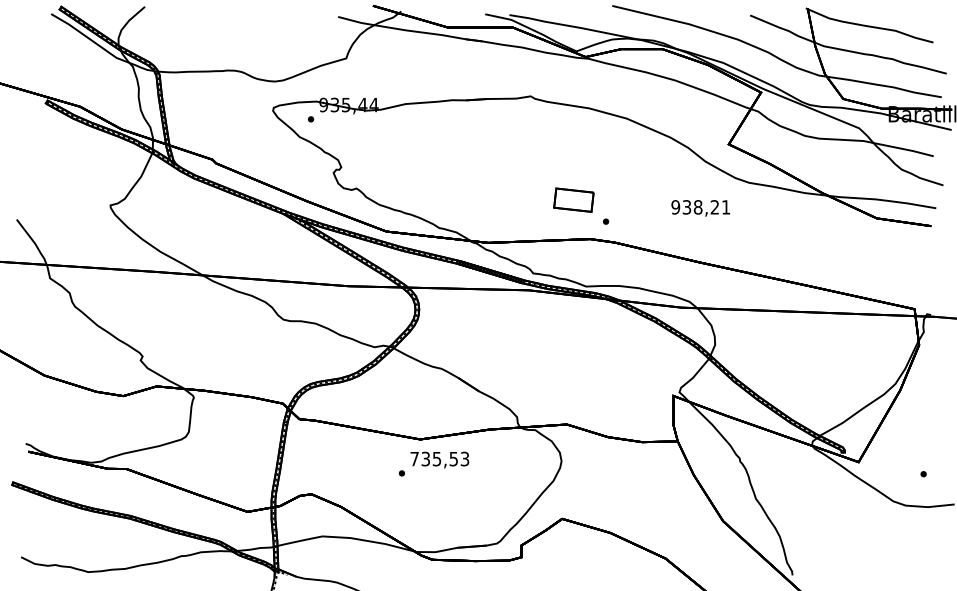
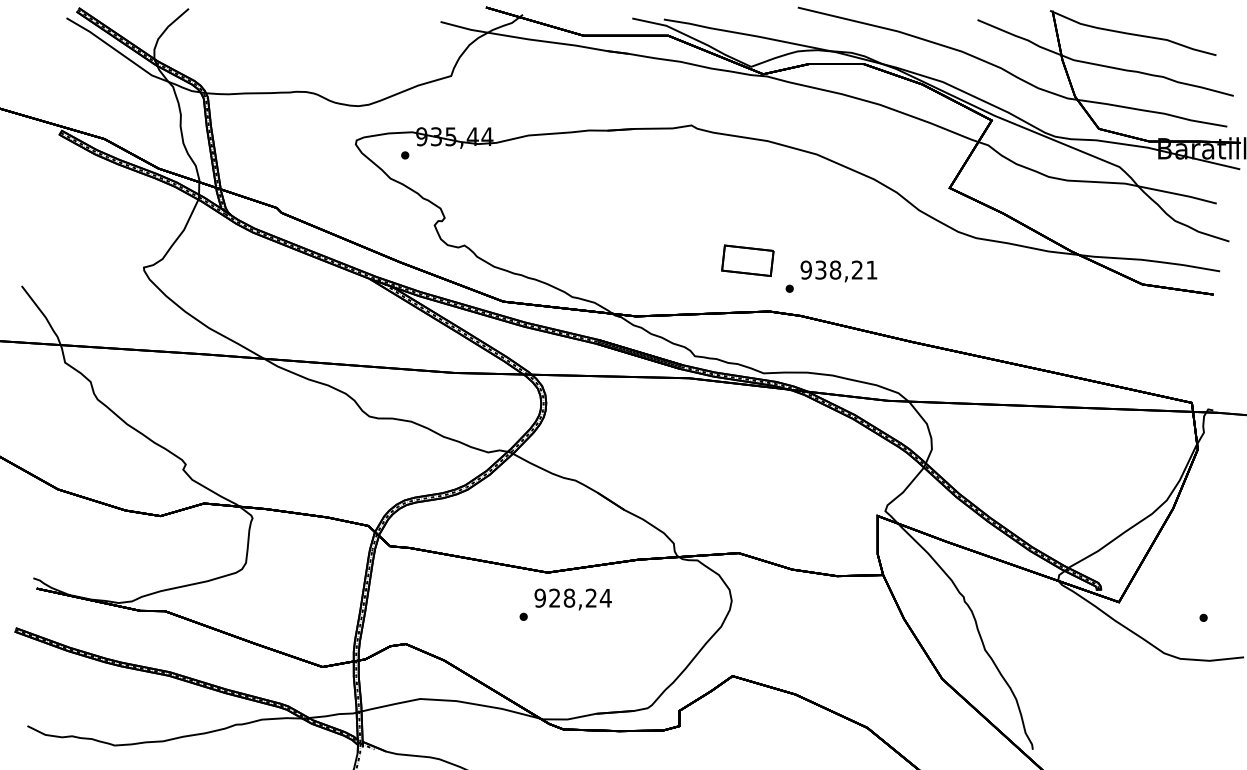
text: (700, 208) -> (838, 271), moved
text: (439, 458) -> (572, 597), 735,53 -> 928,24

